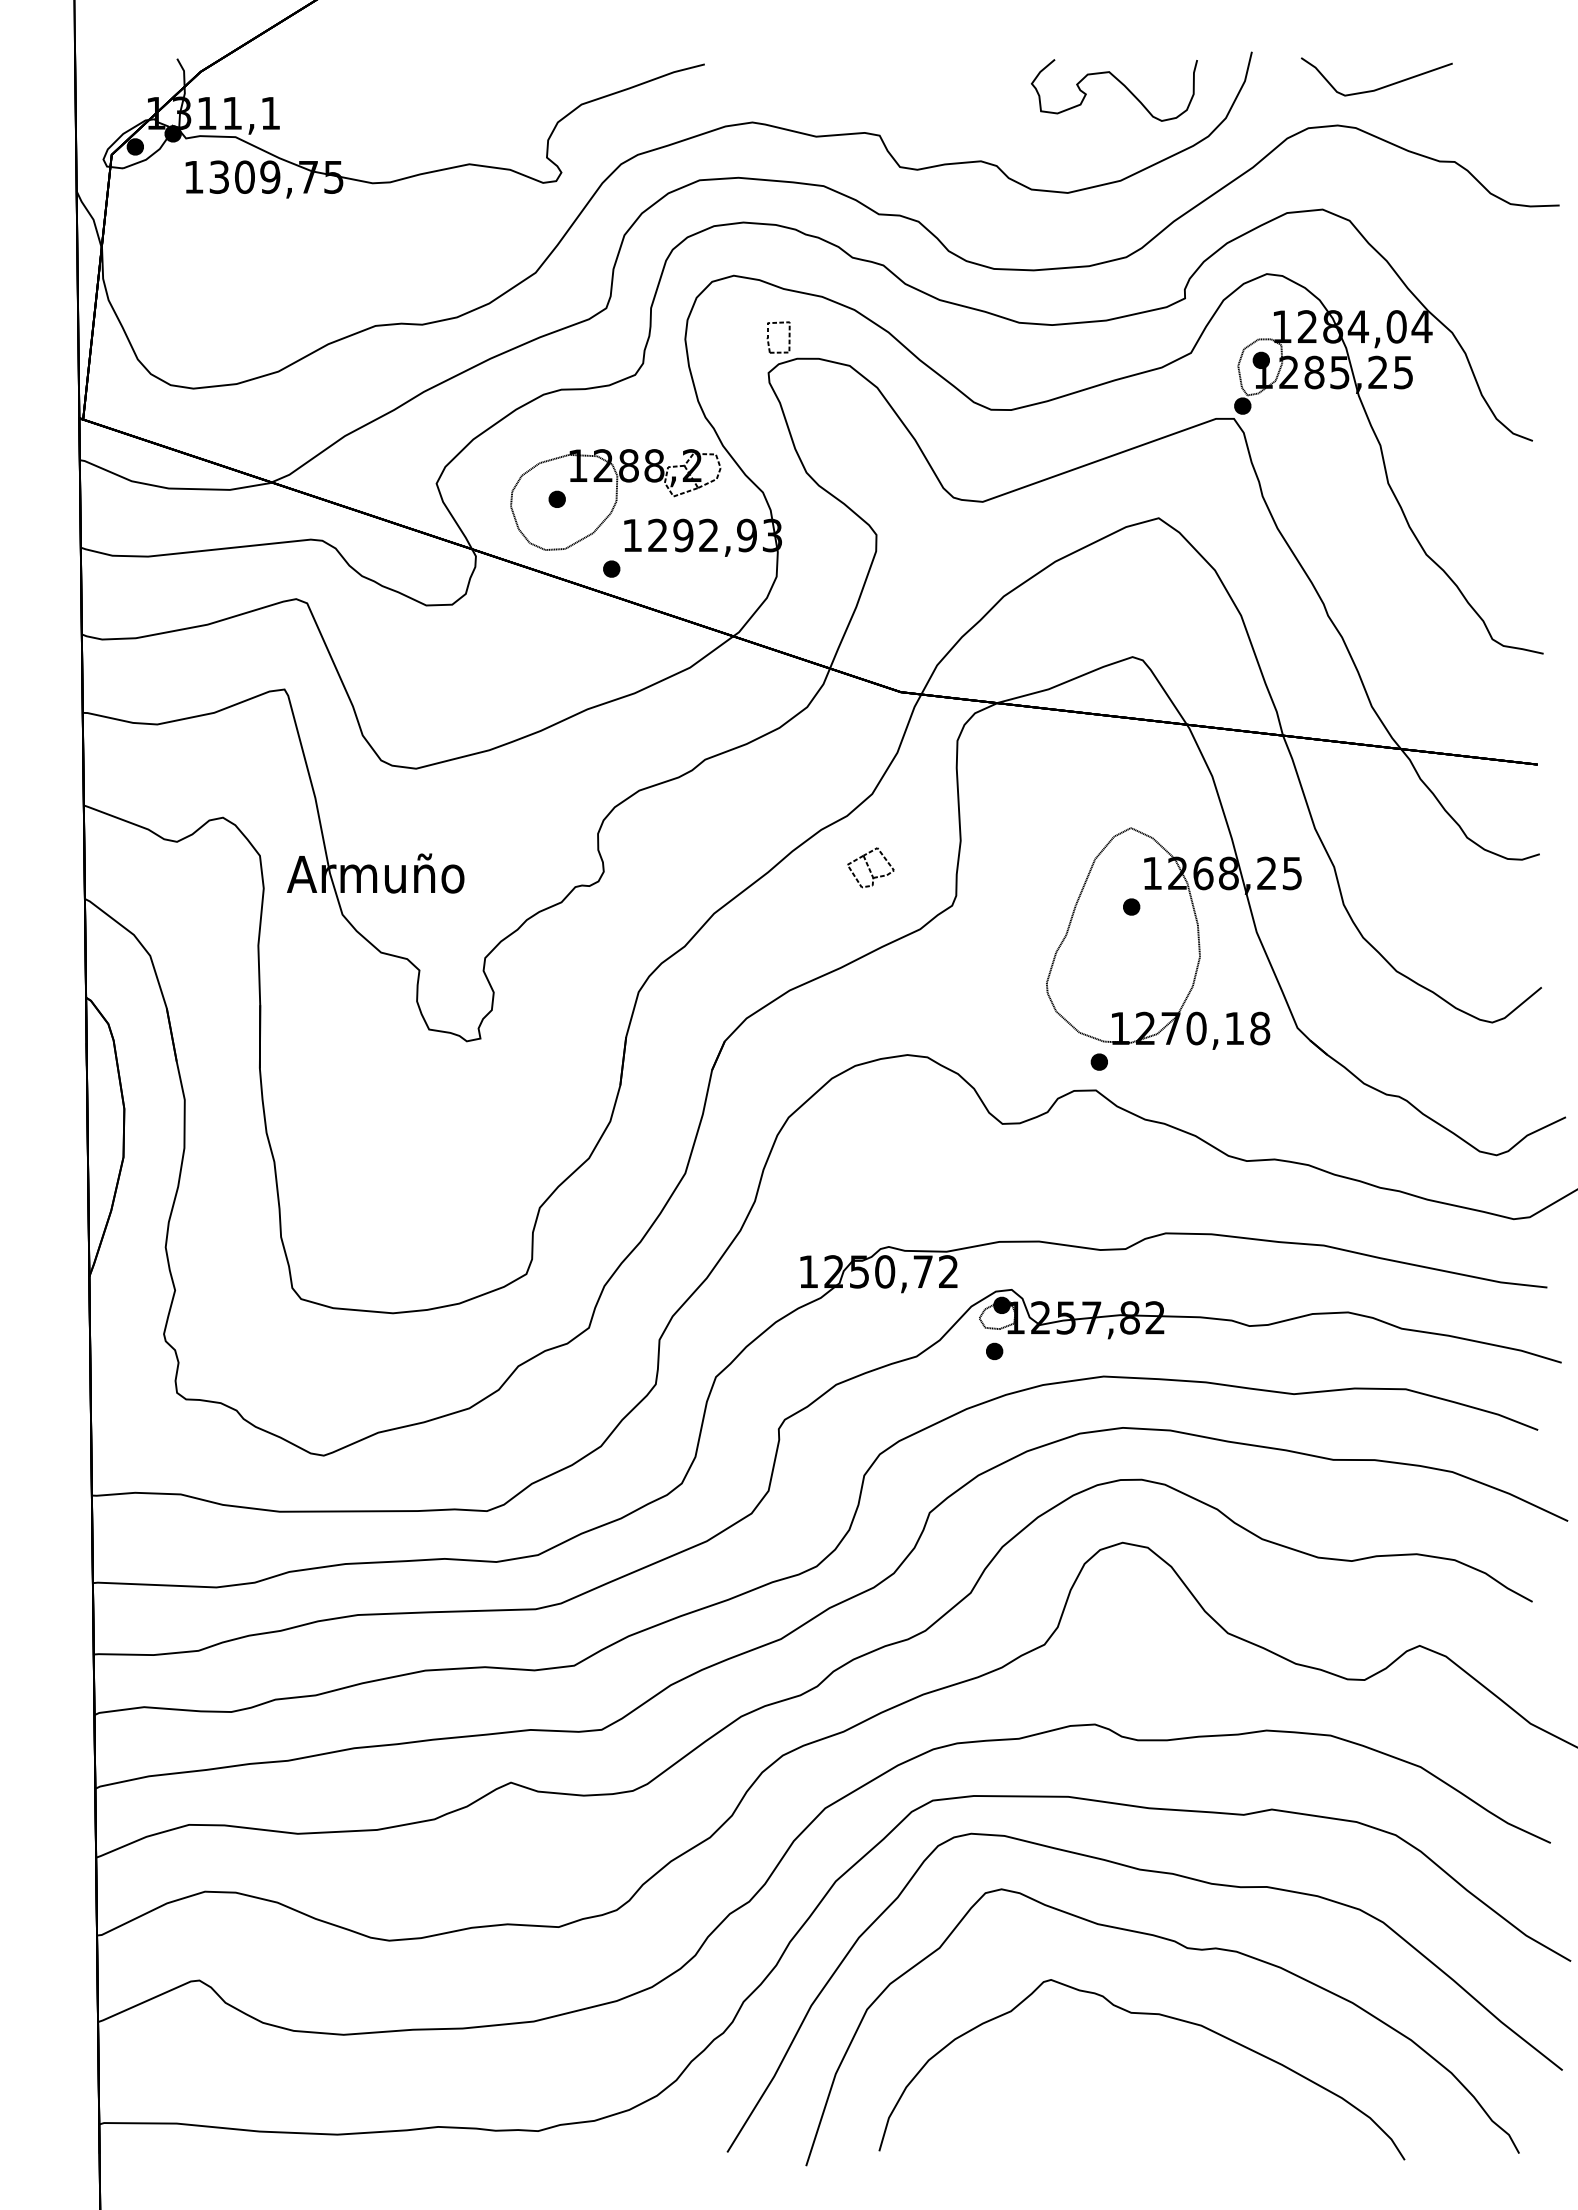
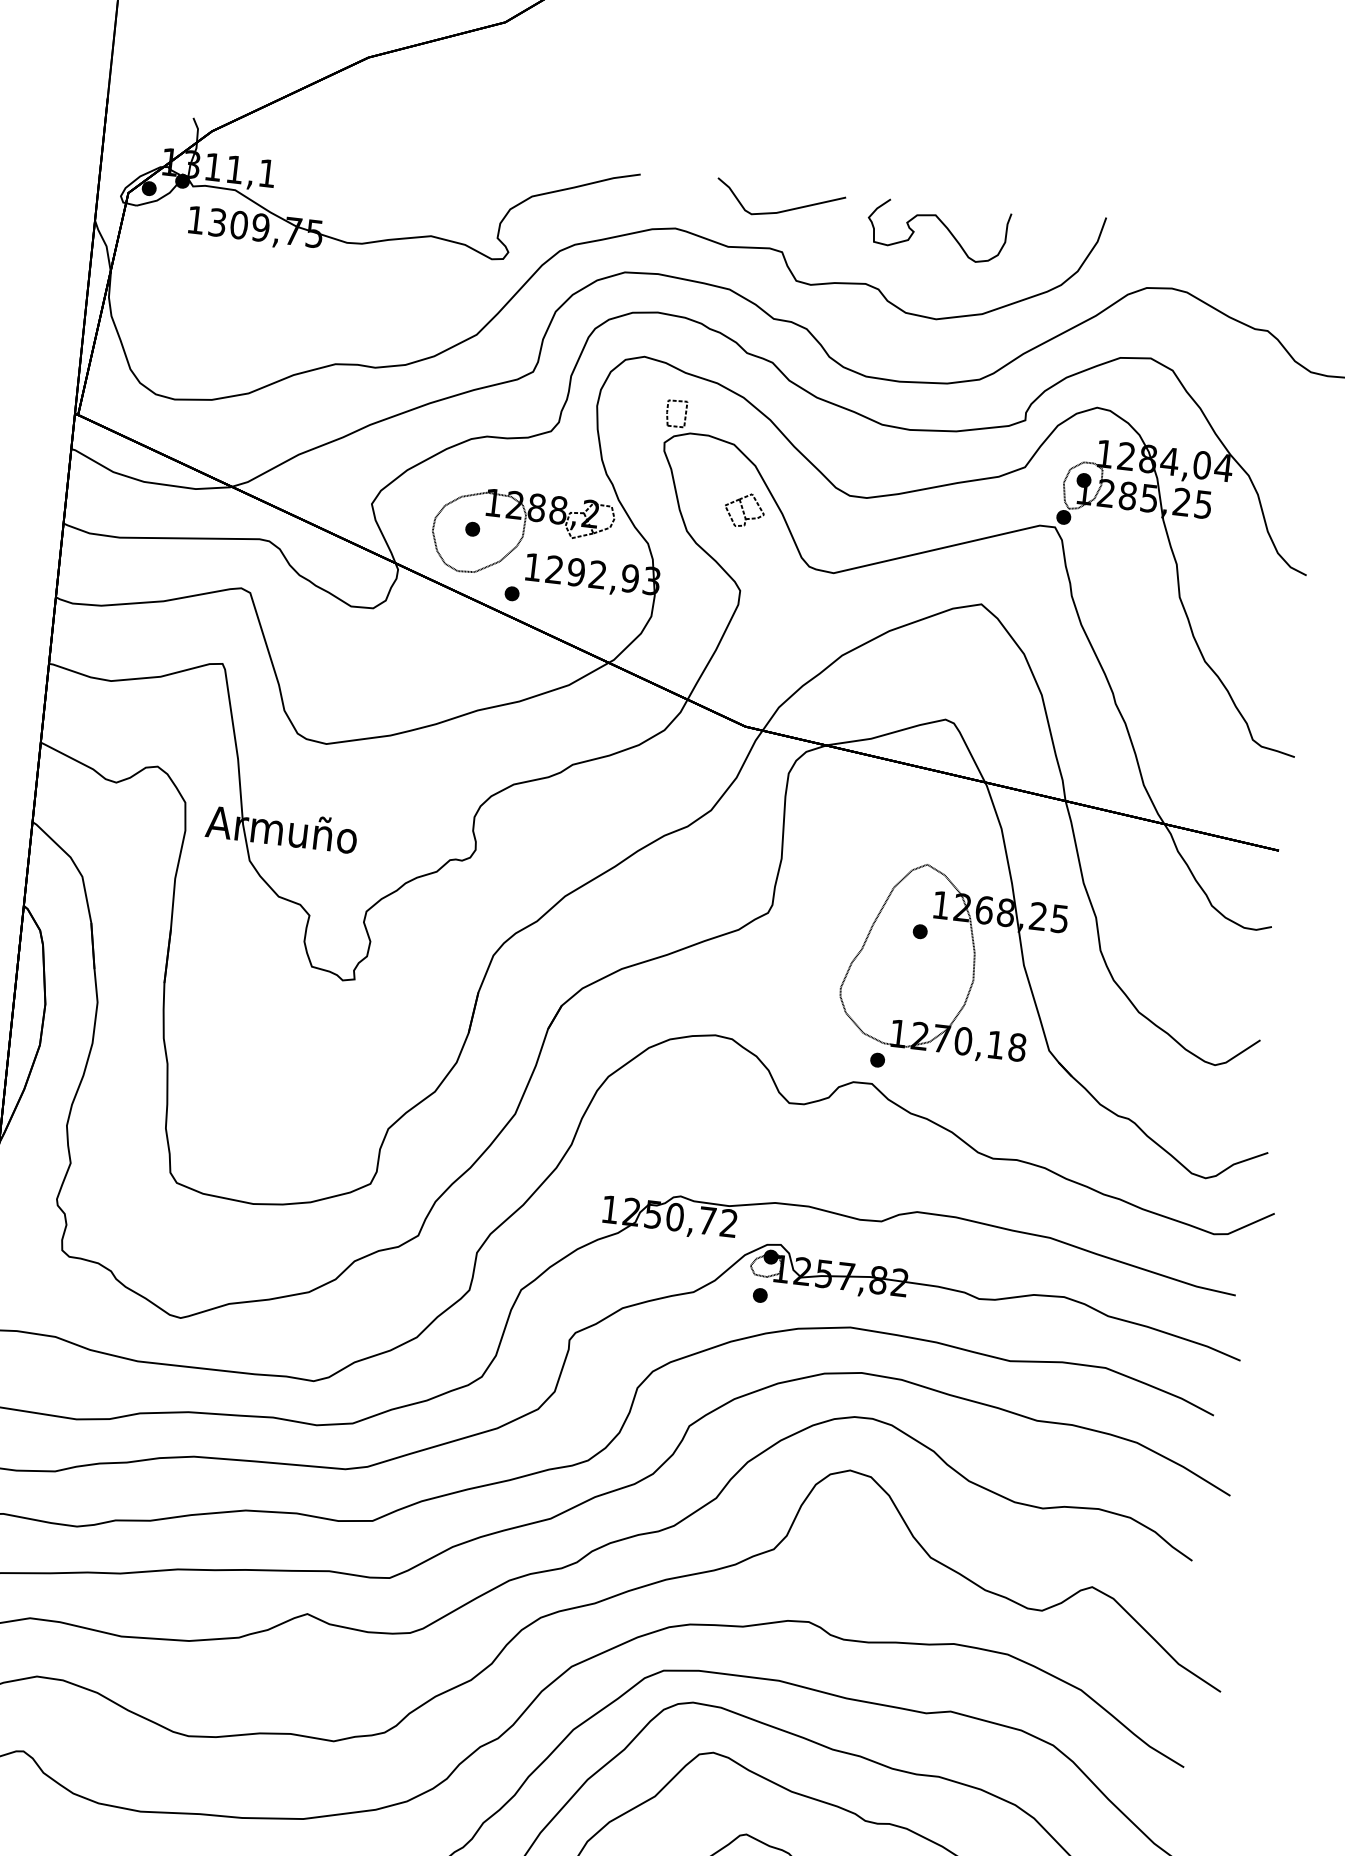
curve: (1120, 83) -> (944, 226), moved
curve: (1379, 87) -> (781, 210), moved
part: (870, 867) -> (744, 510), moved

